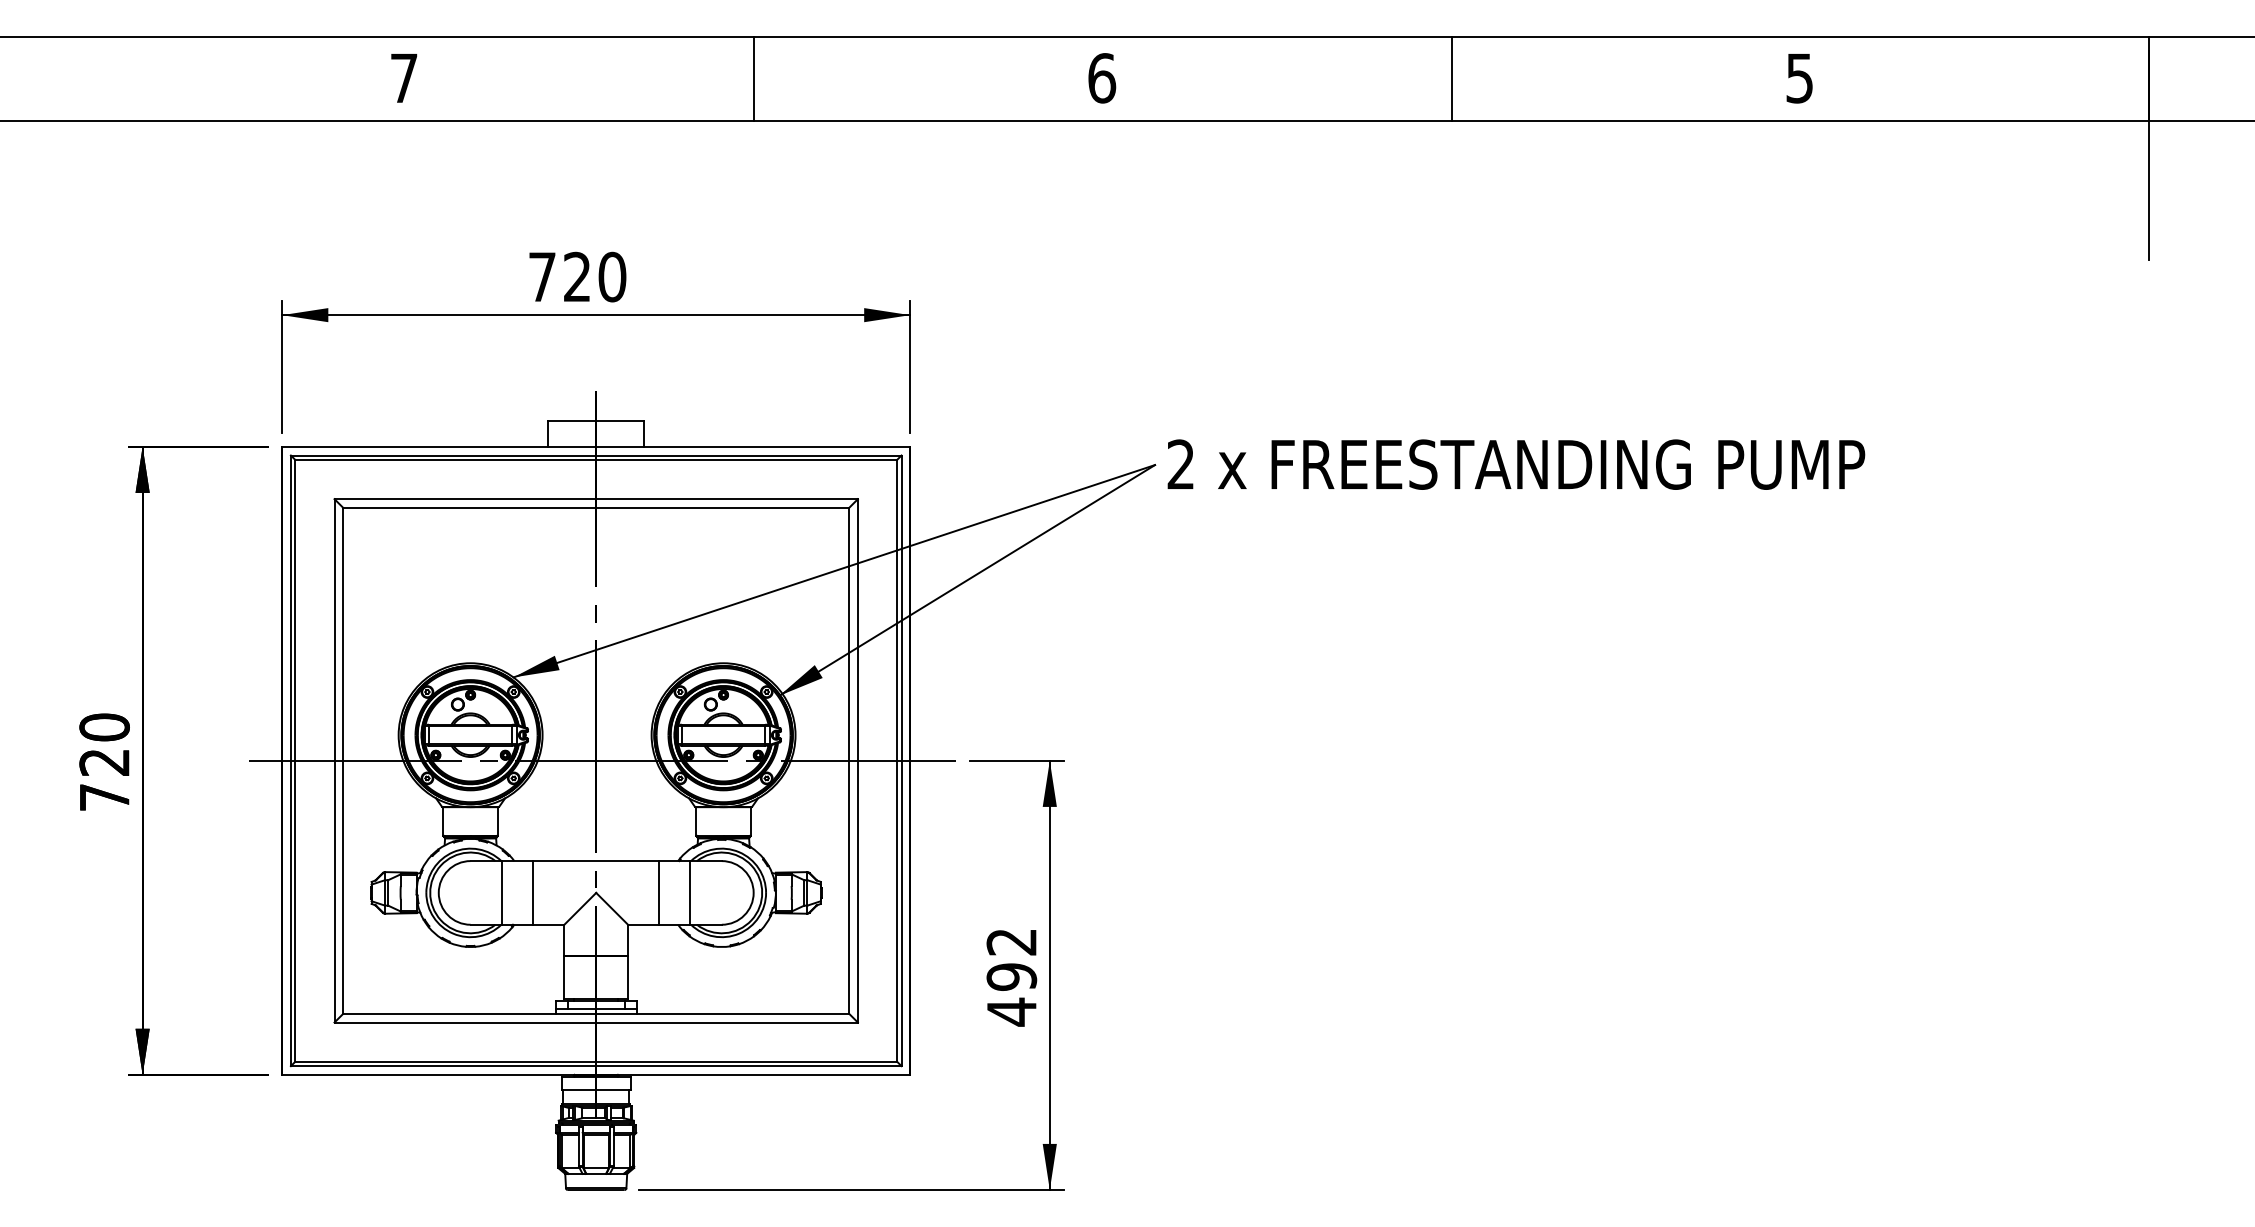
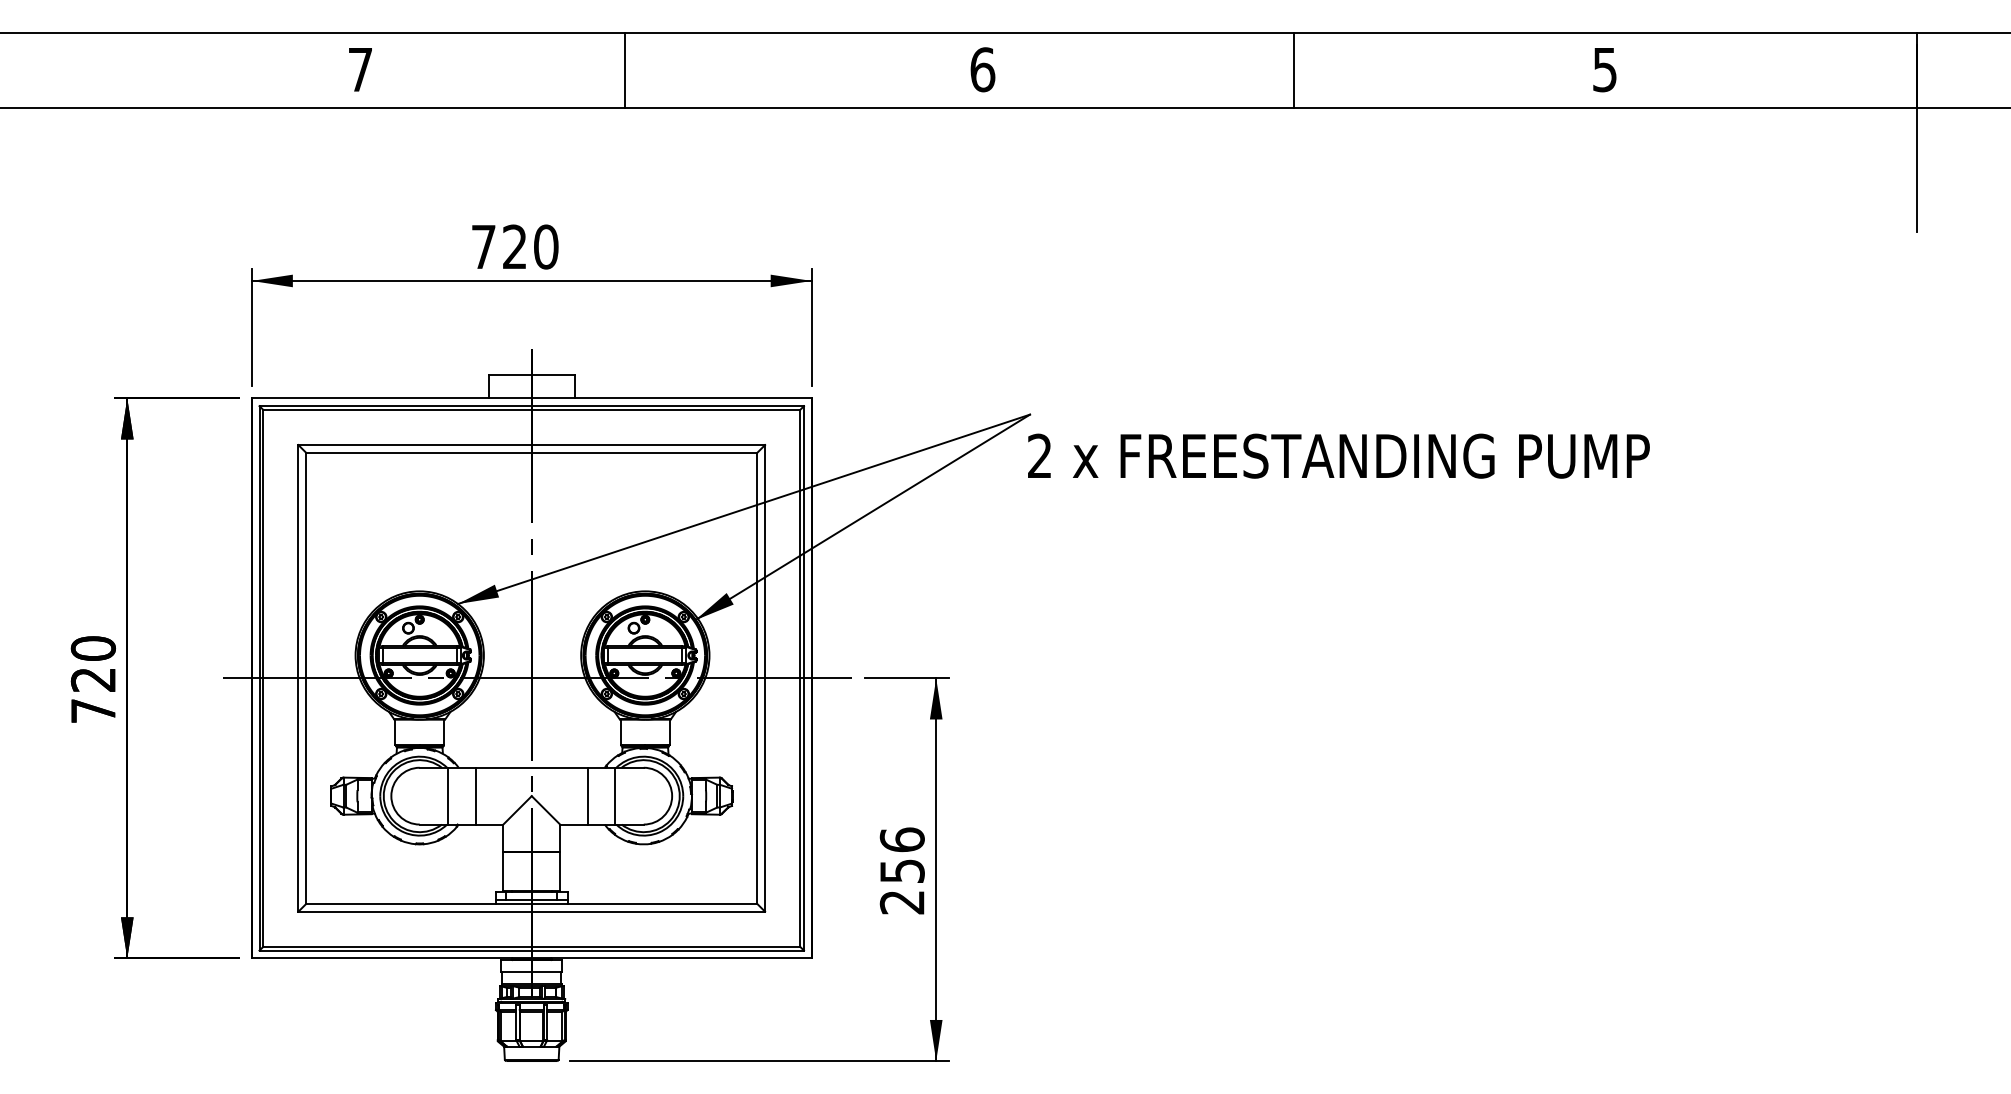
line: (753, 78) -> (624, 69), moved
text: (1516, 464) -> (1338, 456), moved
text: (1011, 977) -> (902, 871), 492 -> 256

